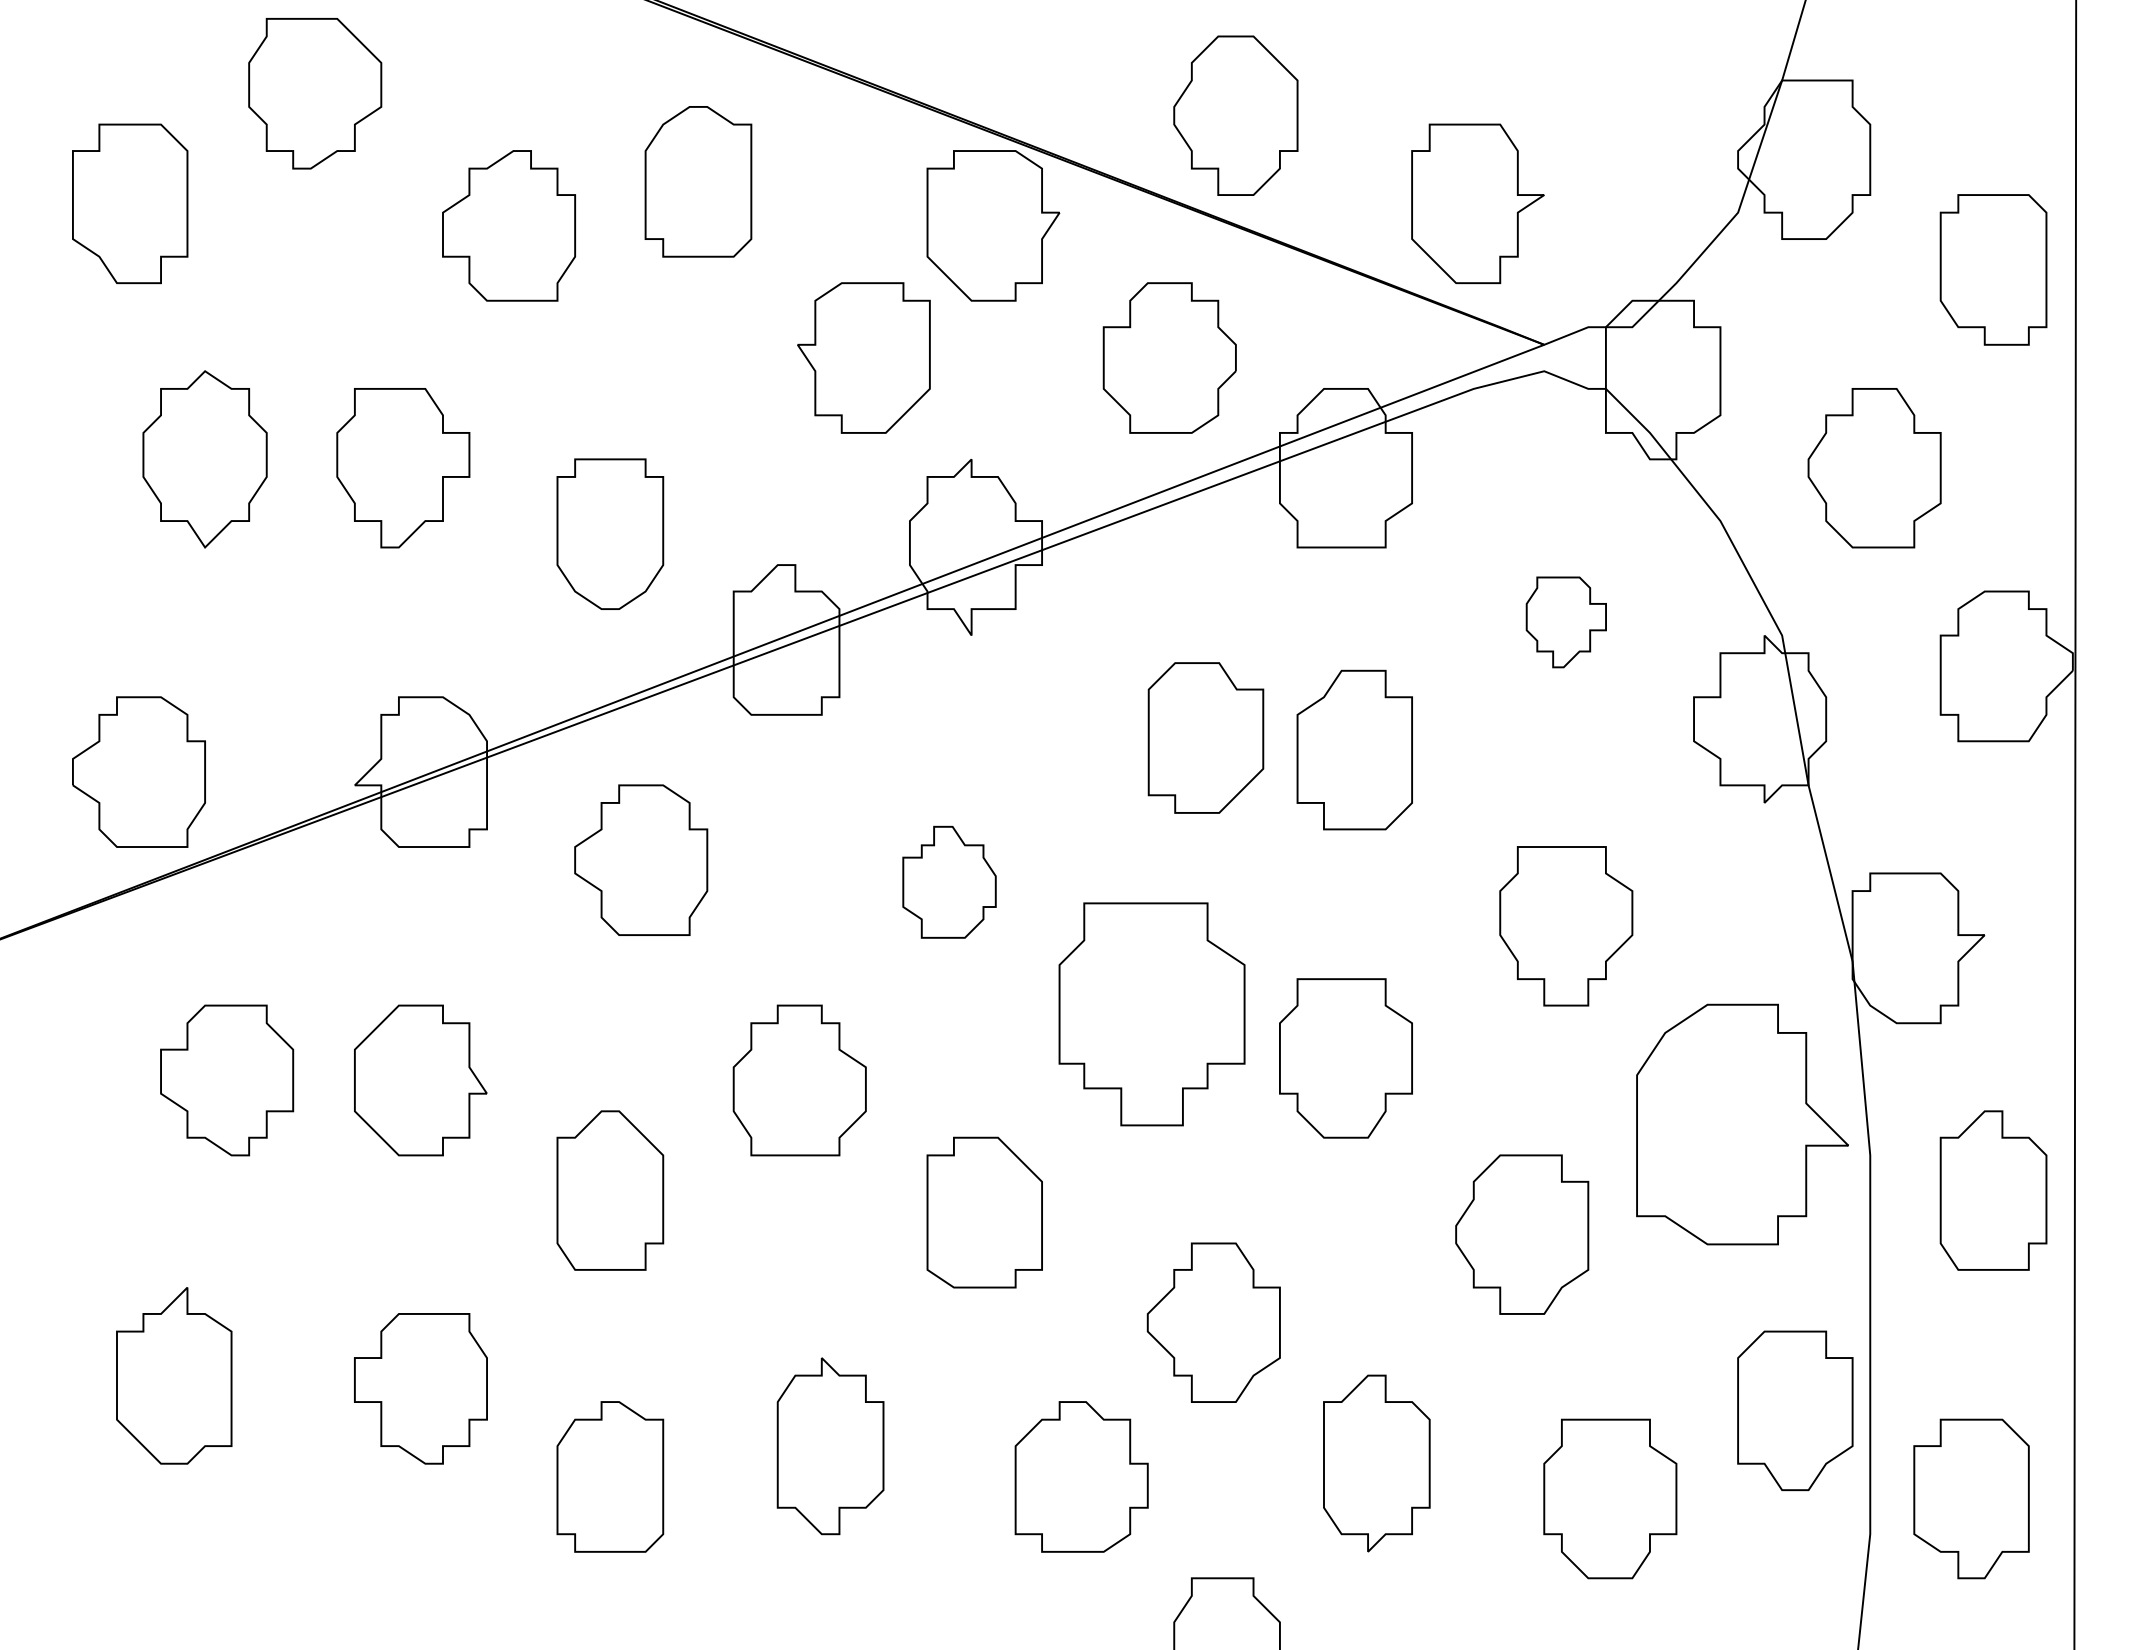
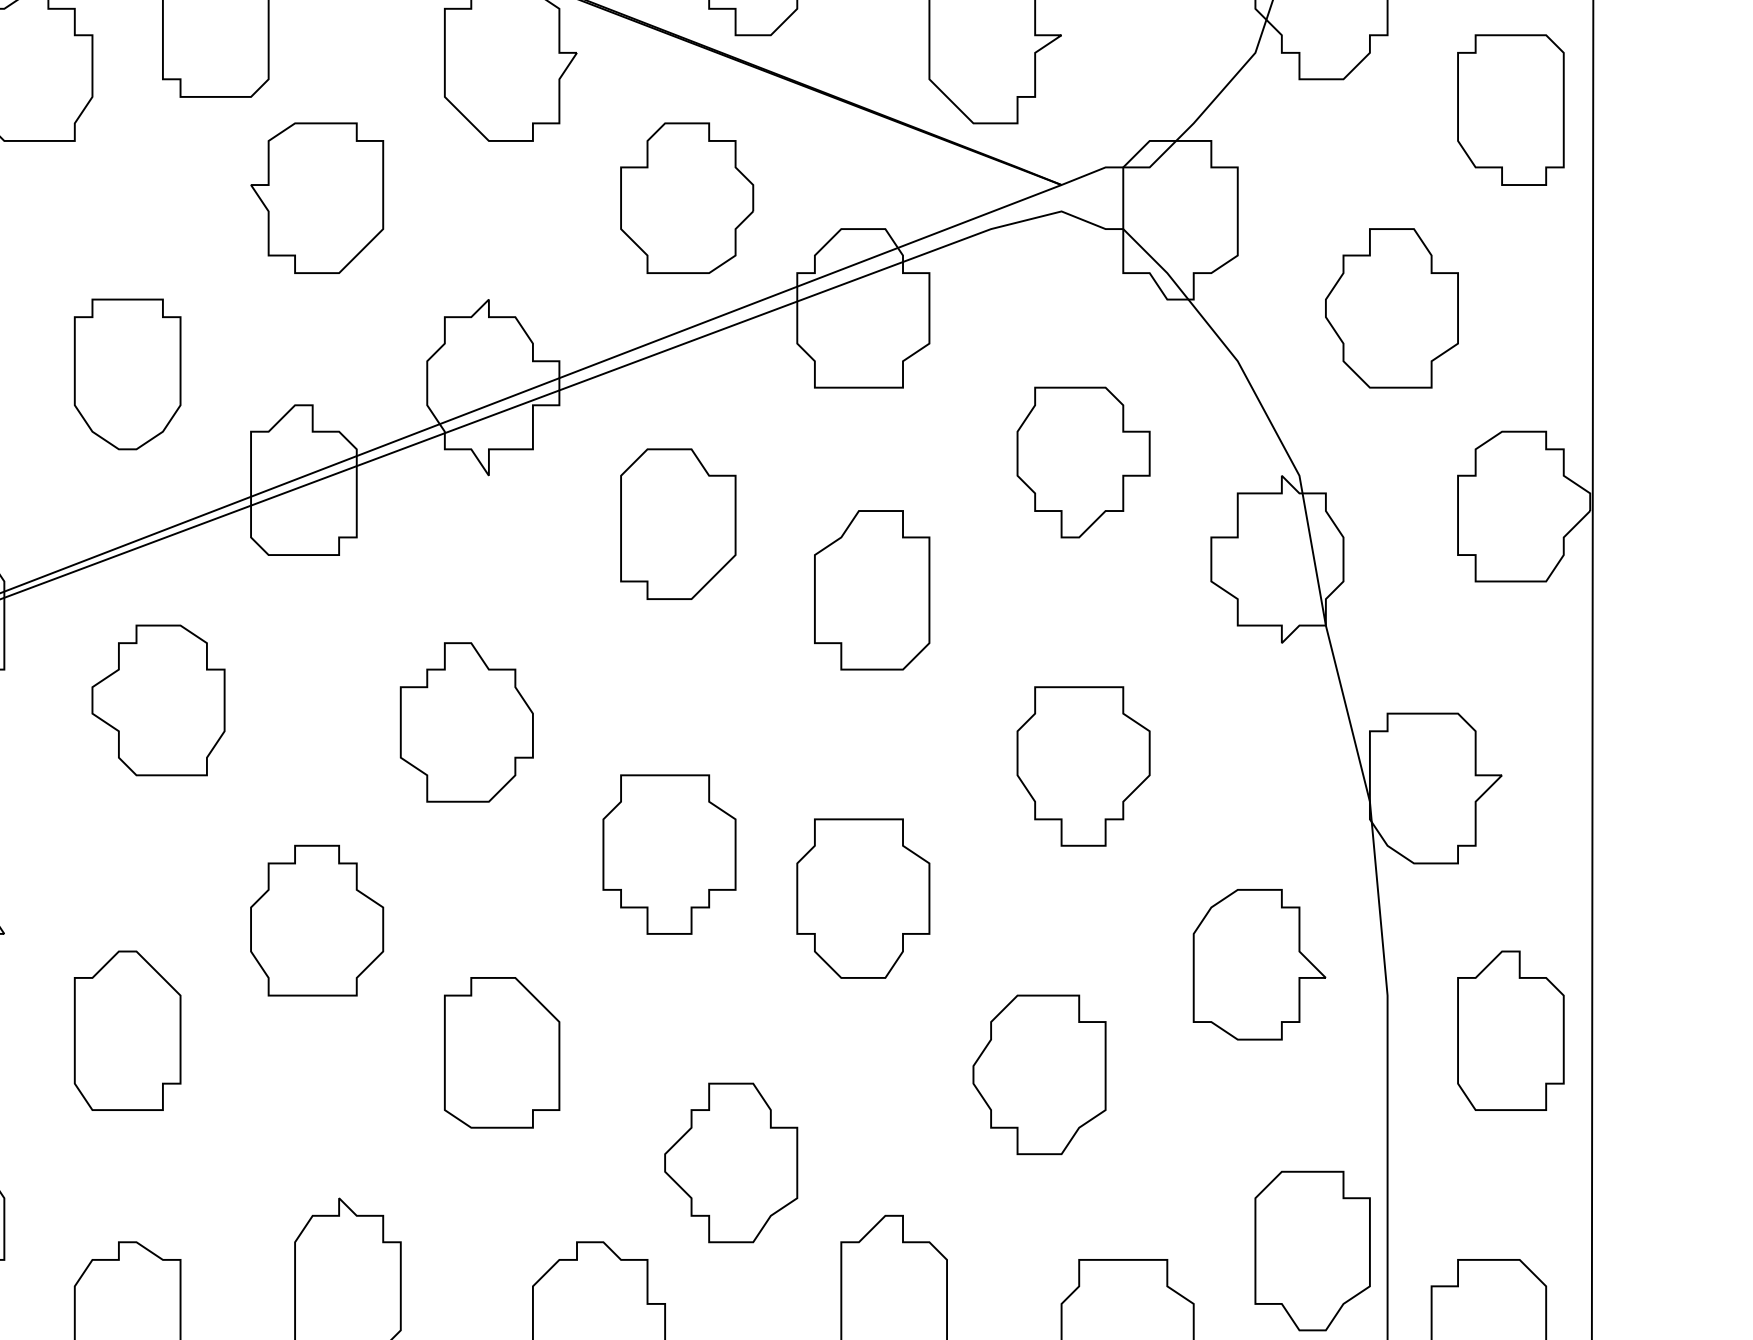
part: (863, 357) -> (316, 197), moved
part: (1566, 622) -> (1083, 462), size x1.67
part: (1205, 737) -> (677, 523), moved
part: (949, 882) -> (466, 722), size x1.43
part: (1152, 1014) -> (669, 854), size x0.71
part: (1741, 1124) -> (1258, 964), size x0.62

